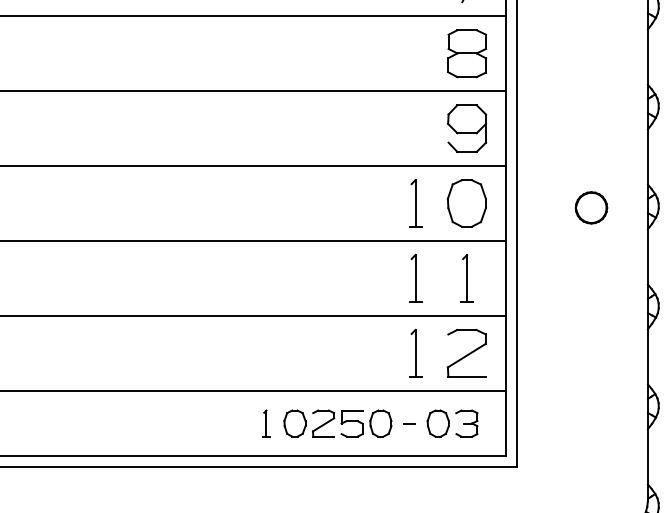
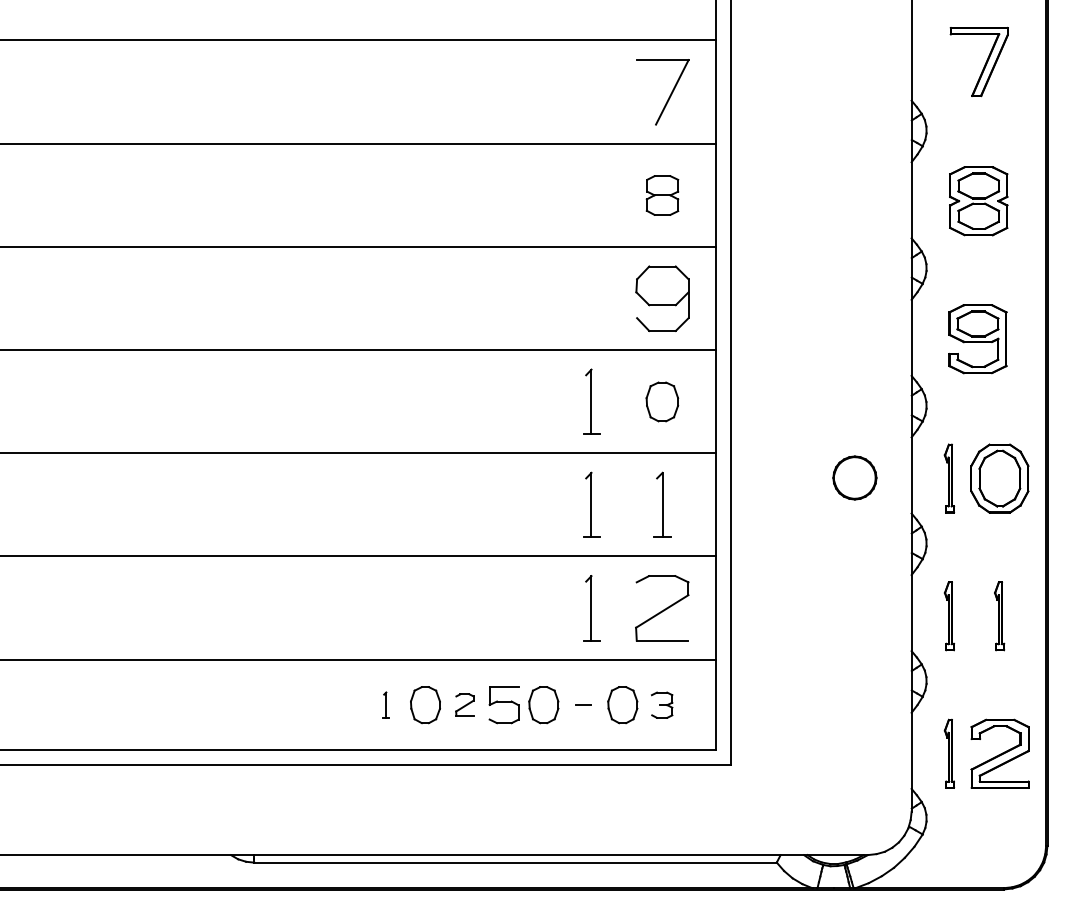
part: (467, 53) -> (662, 195), size x0.6
part: (467, 203) -> (662, 401), size x0.6
part: (591, 207) -> (854, 477), moved
part: (266, 423) -> (386, 704), size x0.7
part: (323, 423) -> (464, 704), size x0.6
part: (466, 423) -> (661, 705), size x0.7

